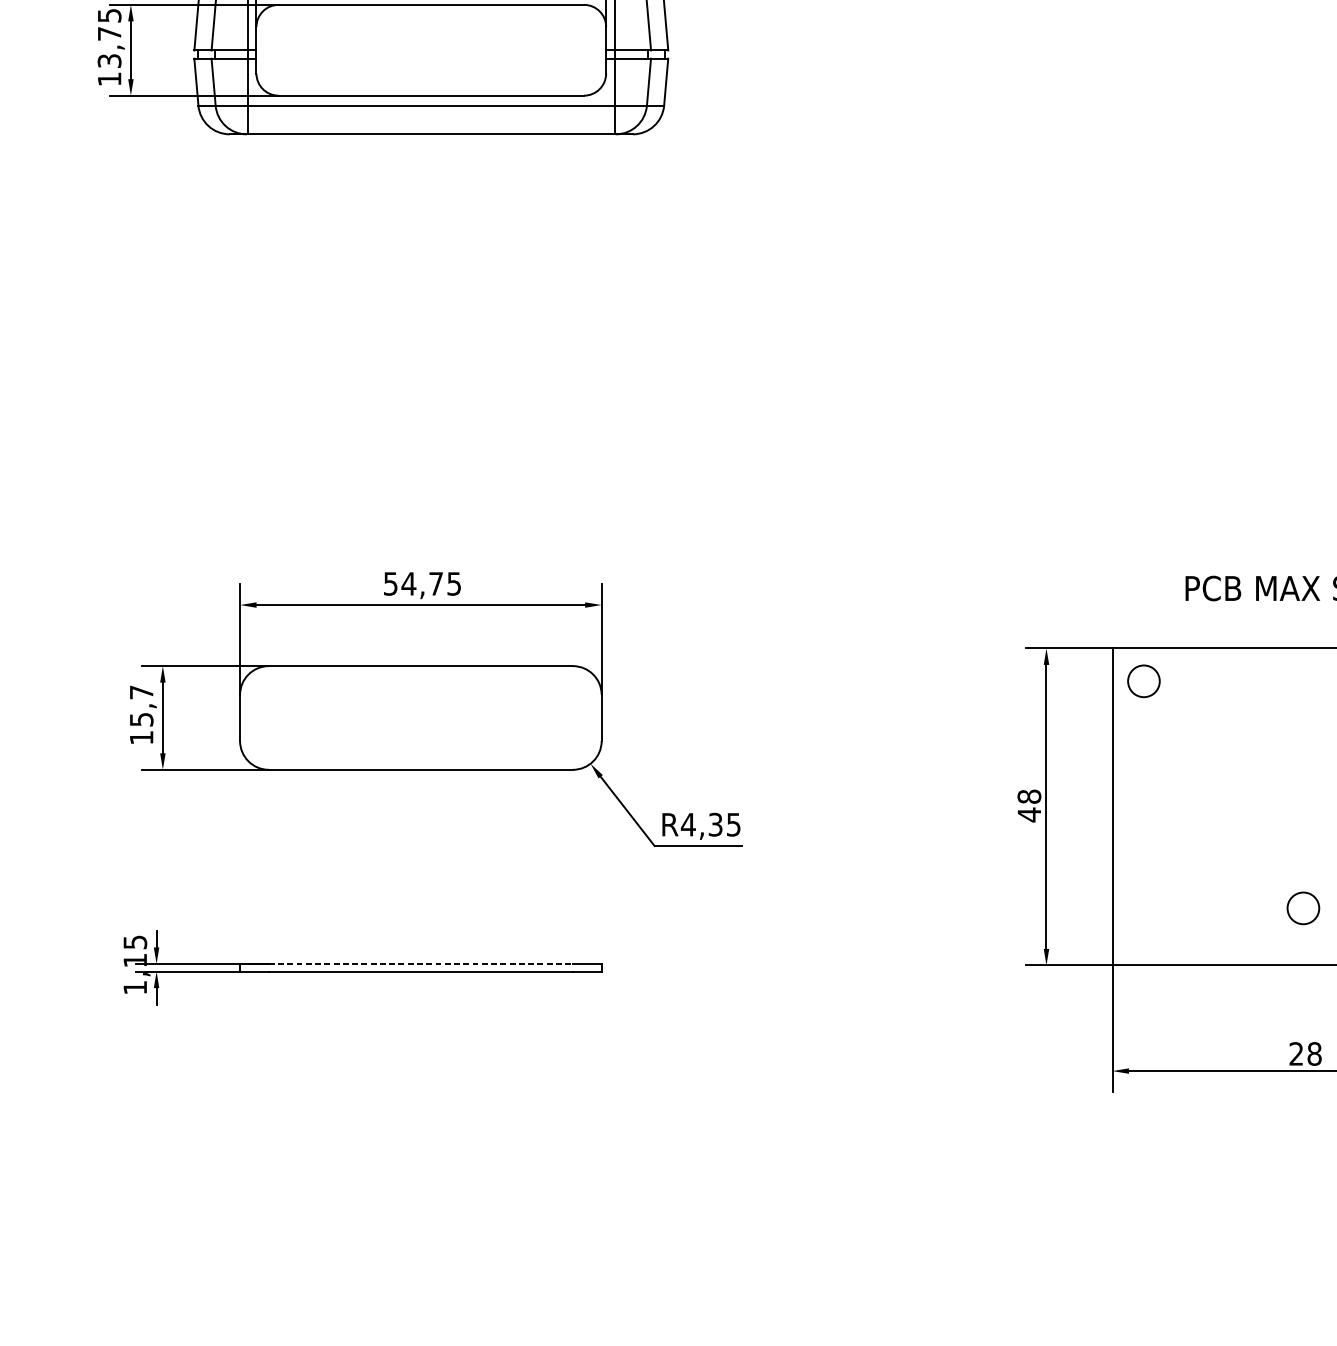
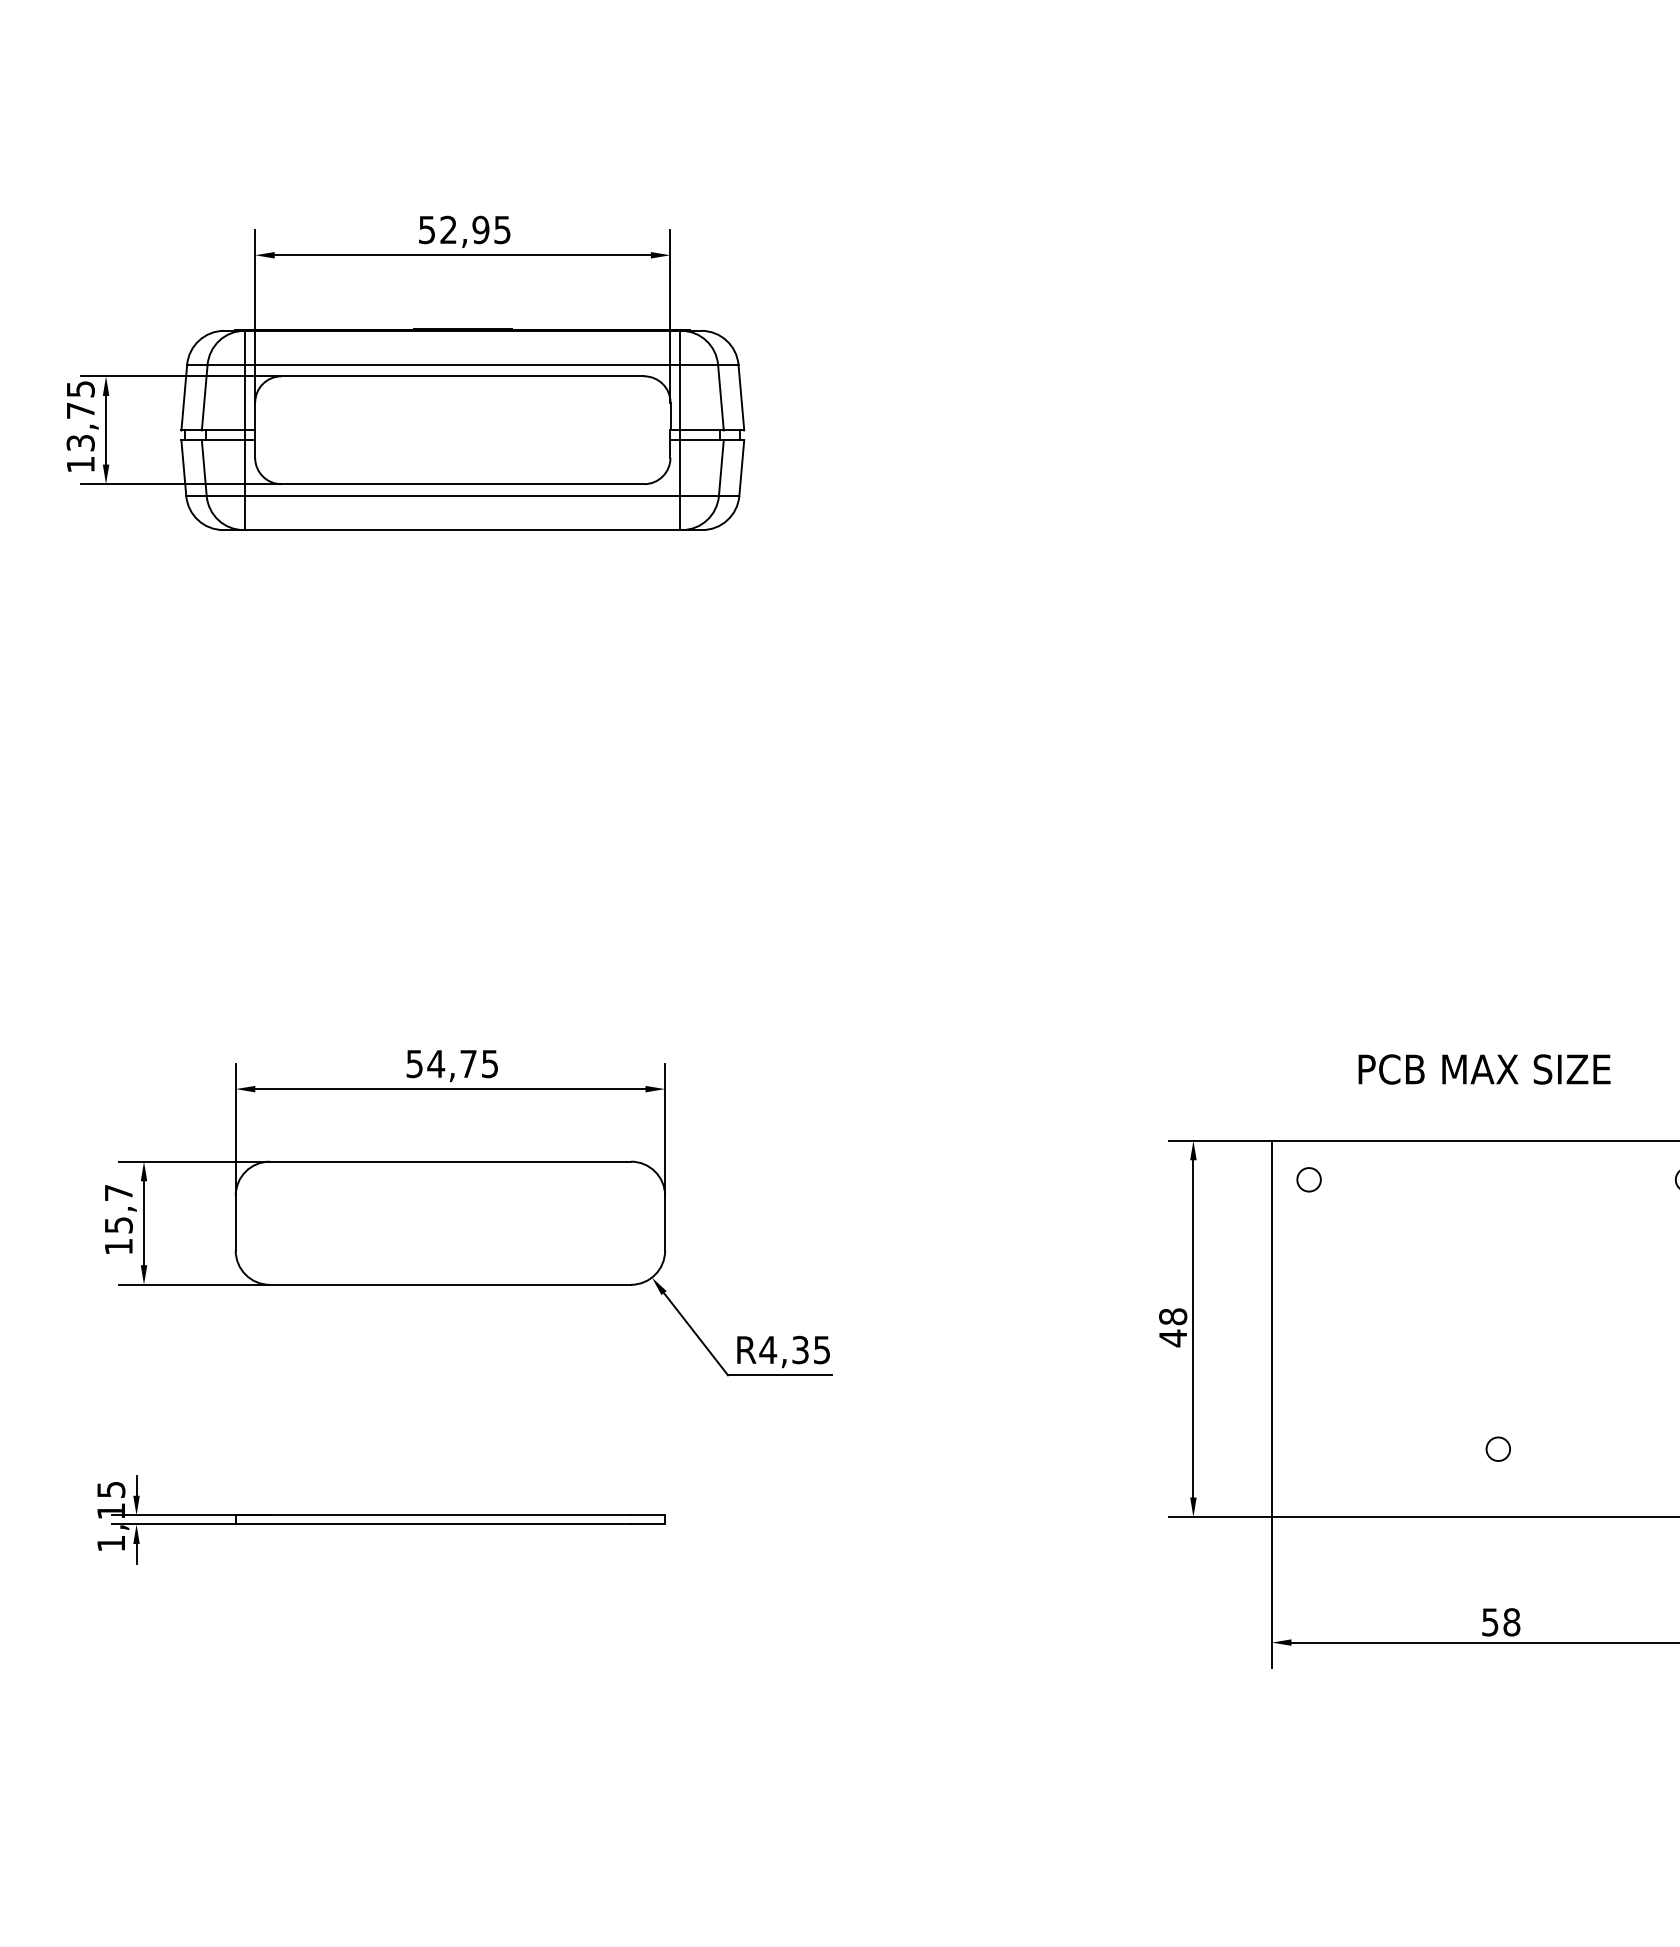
circle: (1143, 681) -> (1308, 1179), size x0.62
circle: (1302, 907) -> (1497, 1448), size x0.62
line: (420, 964) -> (450, 1515), dashed -> solid
text: (1296, 1054) -> (1490, 1622), 28 -> 58

